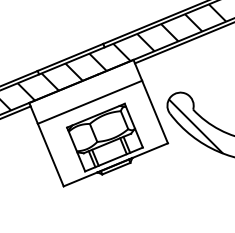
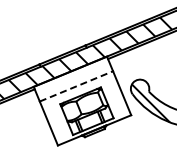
line: (90, 102) -> (76, 86), solid -> dashed

